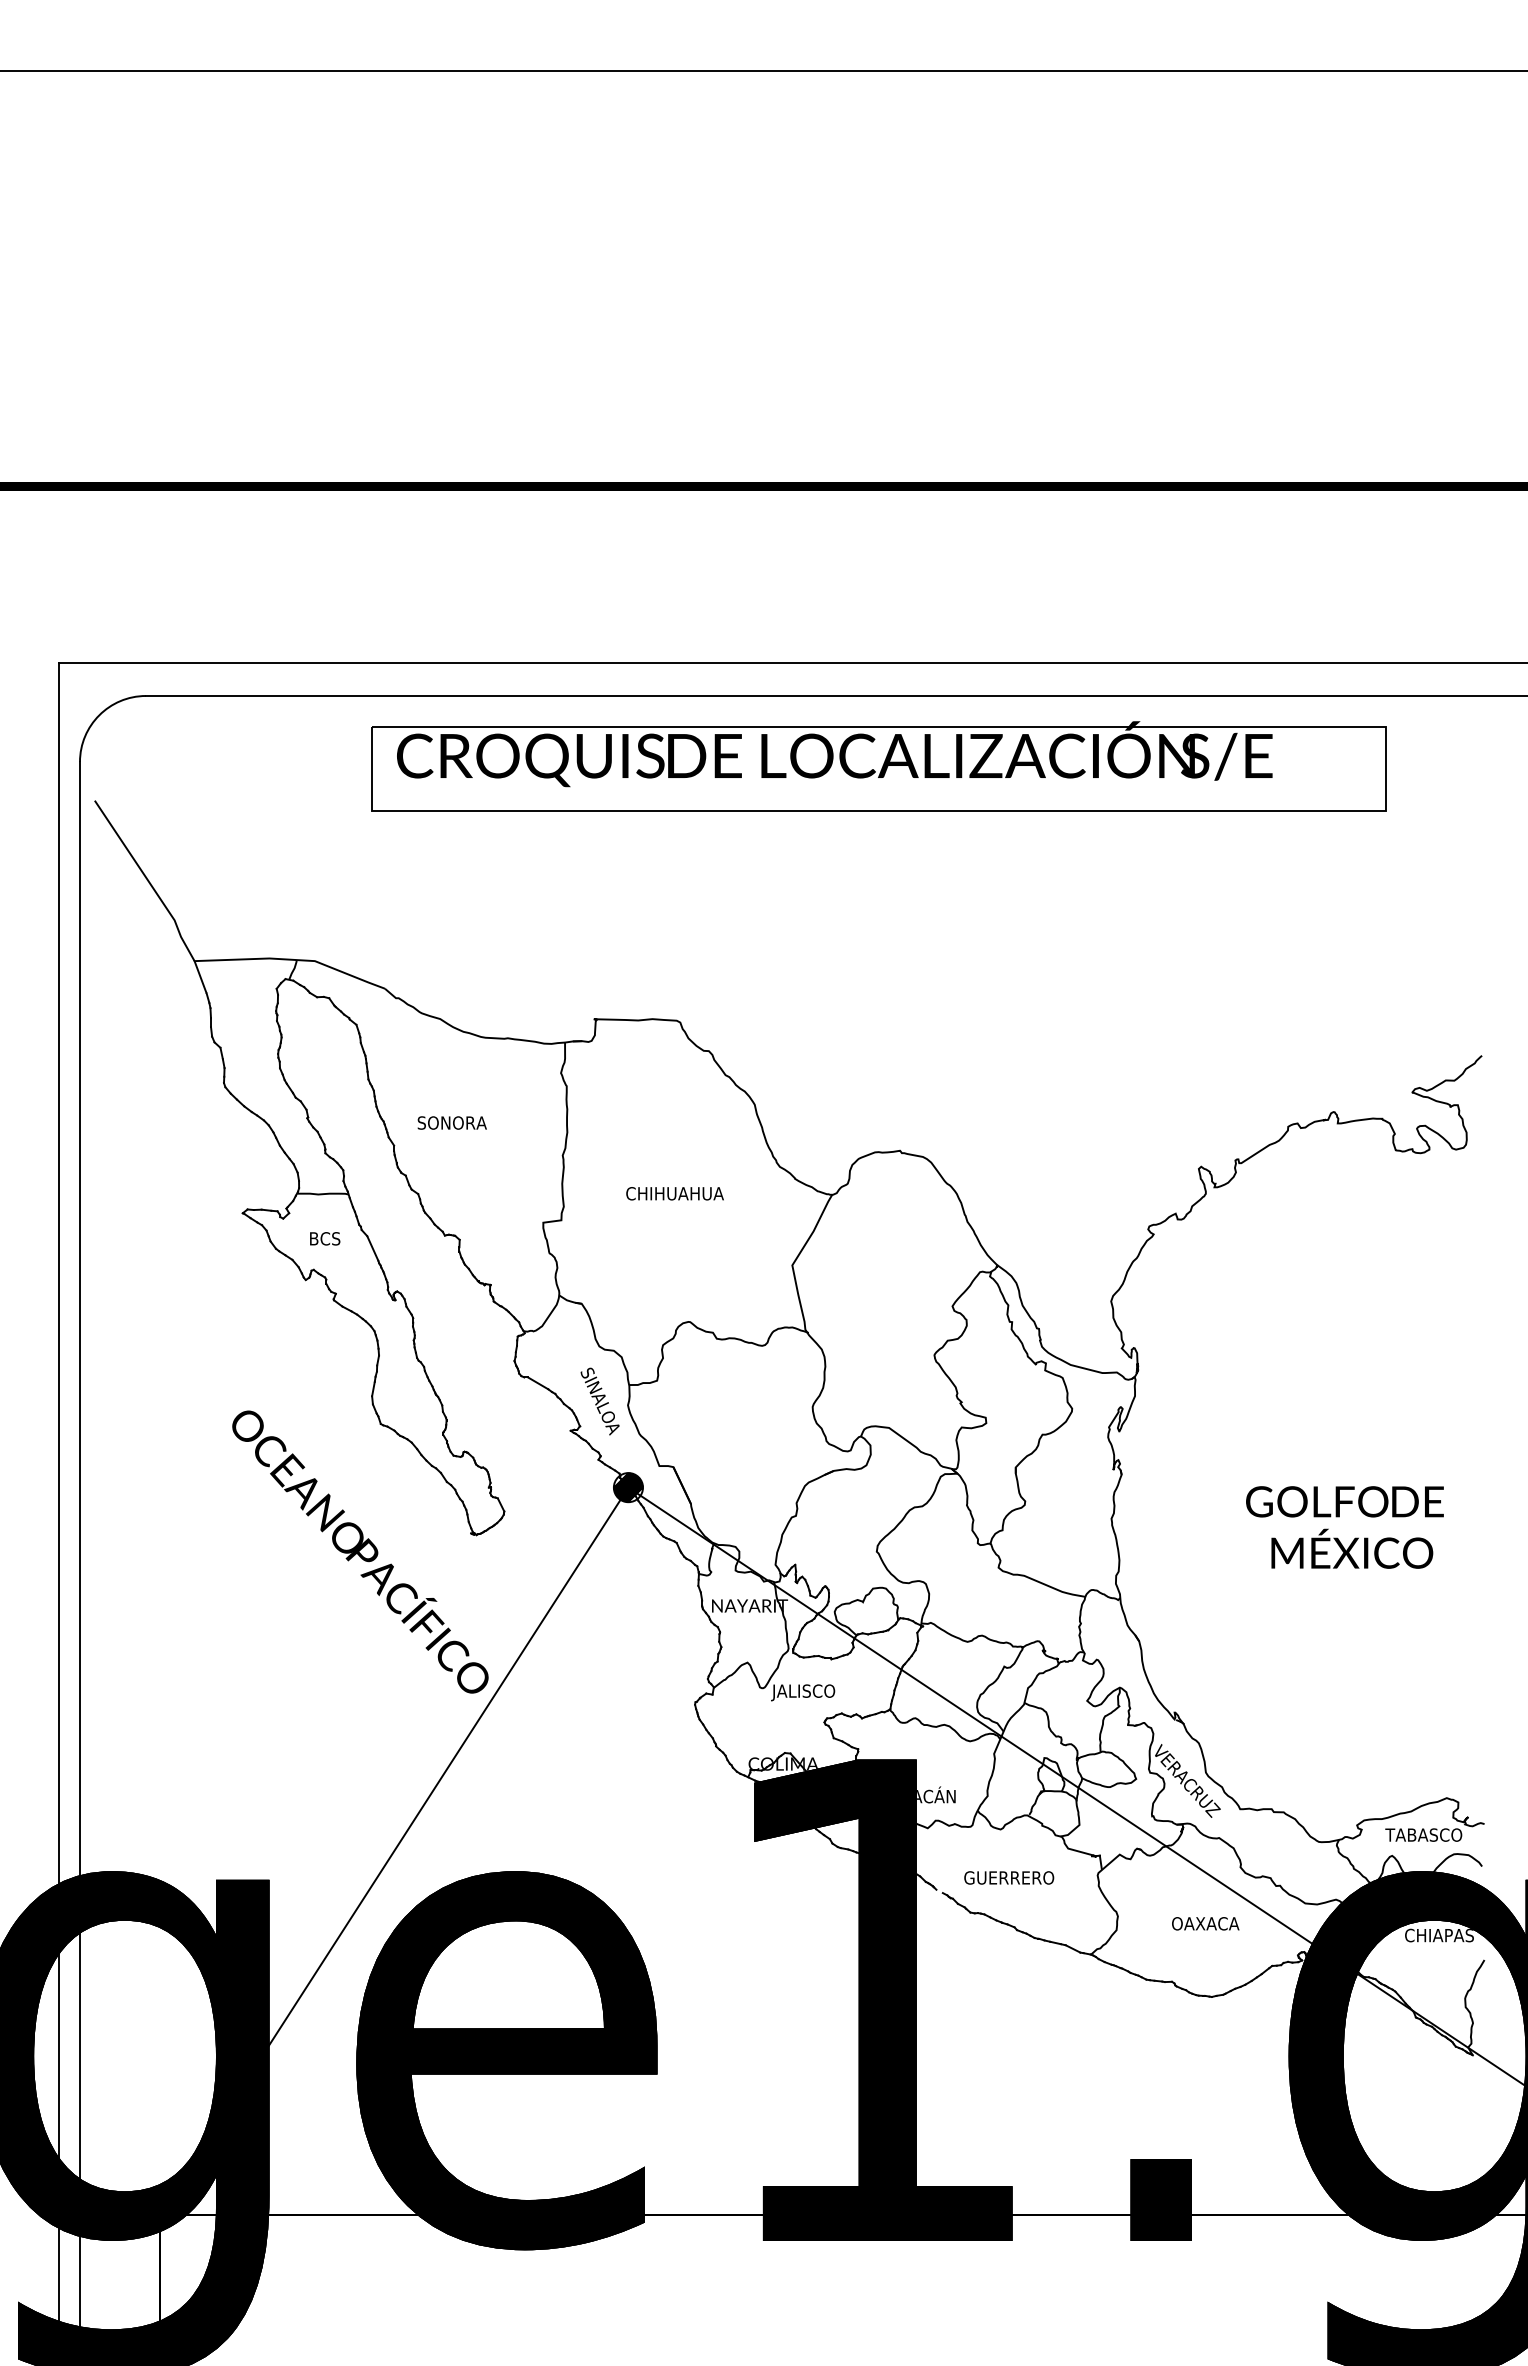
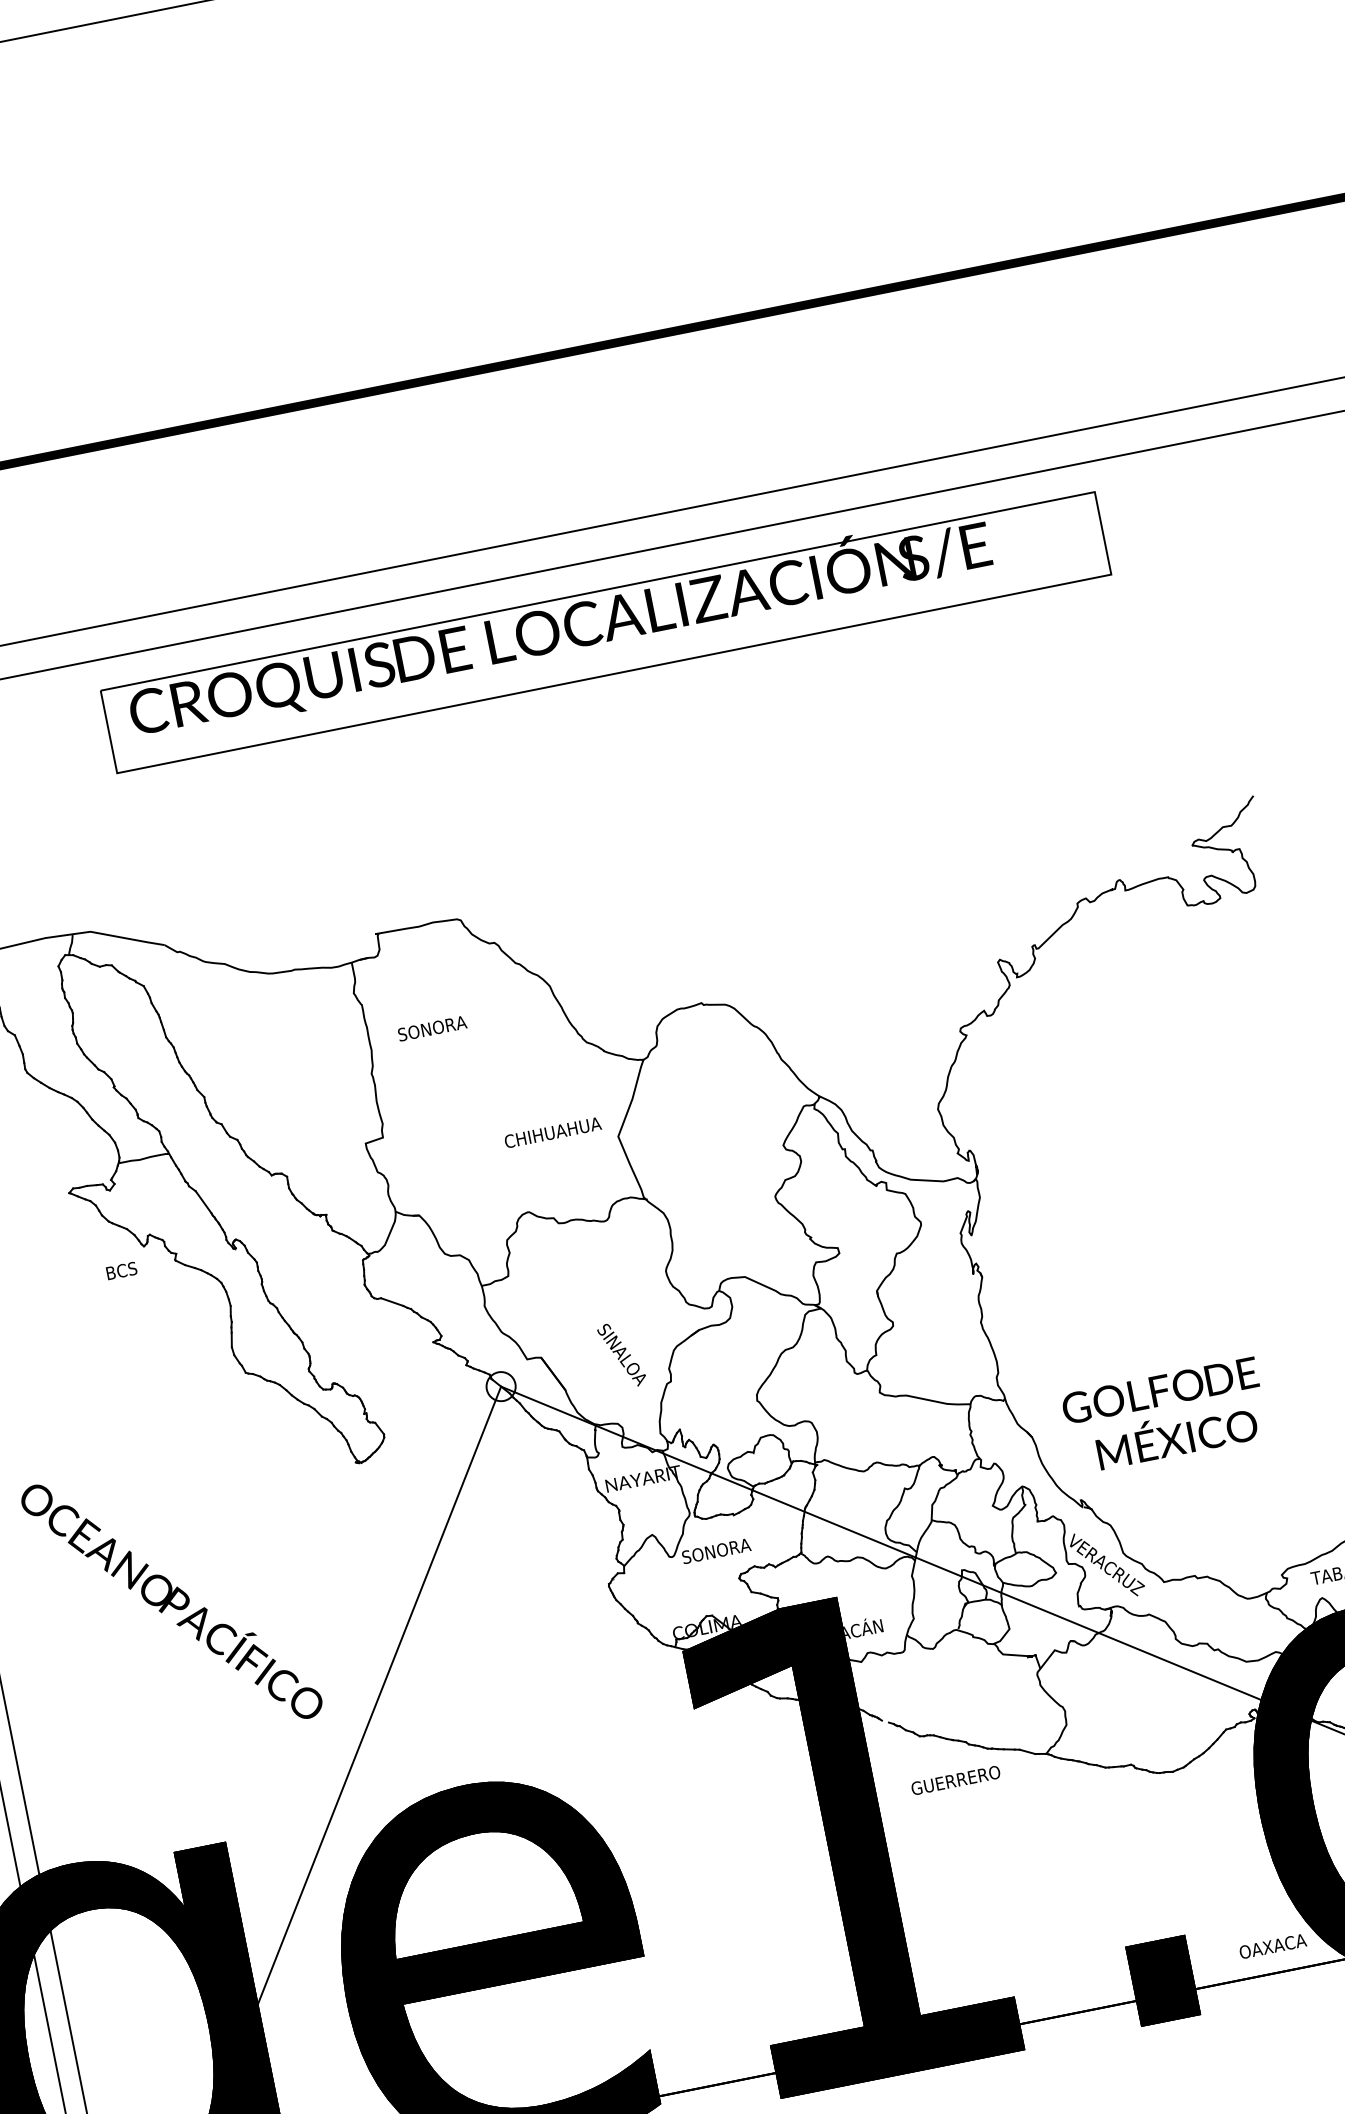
text: (451, 1122) -> (431, 1028), moved
text: (674, 1193) -> (552, 1132), moved
text: (325, 1238) -> (122, 1270), moved
text: (599, 1401) -> (621, 1355), moved
hatch: (628, 1487) -> (501, 1386), removed
text: (1344, 1527) -> (1164, 1416), moved
text: (360, 1551) -> (171, 1601), moved
text: (806, 1692) -> (715, 1552), JALISCO -> SONORA
text: (1009, 1877) -> (956, 1779), moved
text: (1205, 1923) -> (1272, 1946), moved

